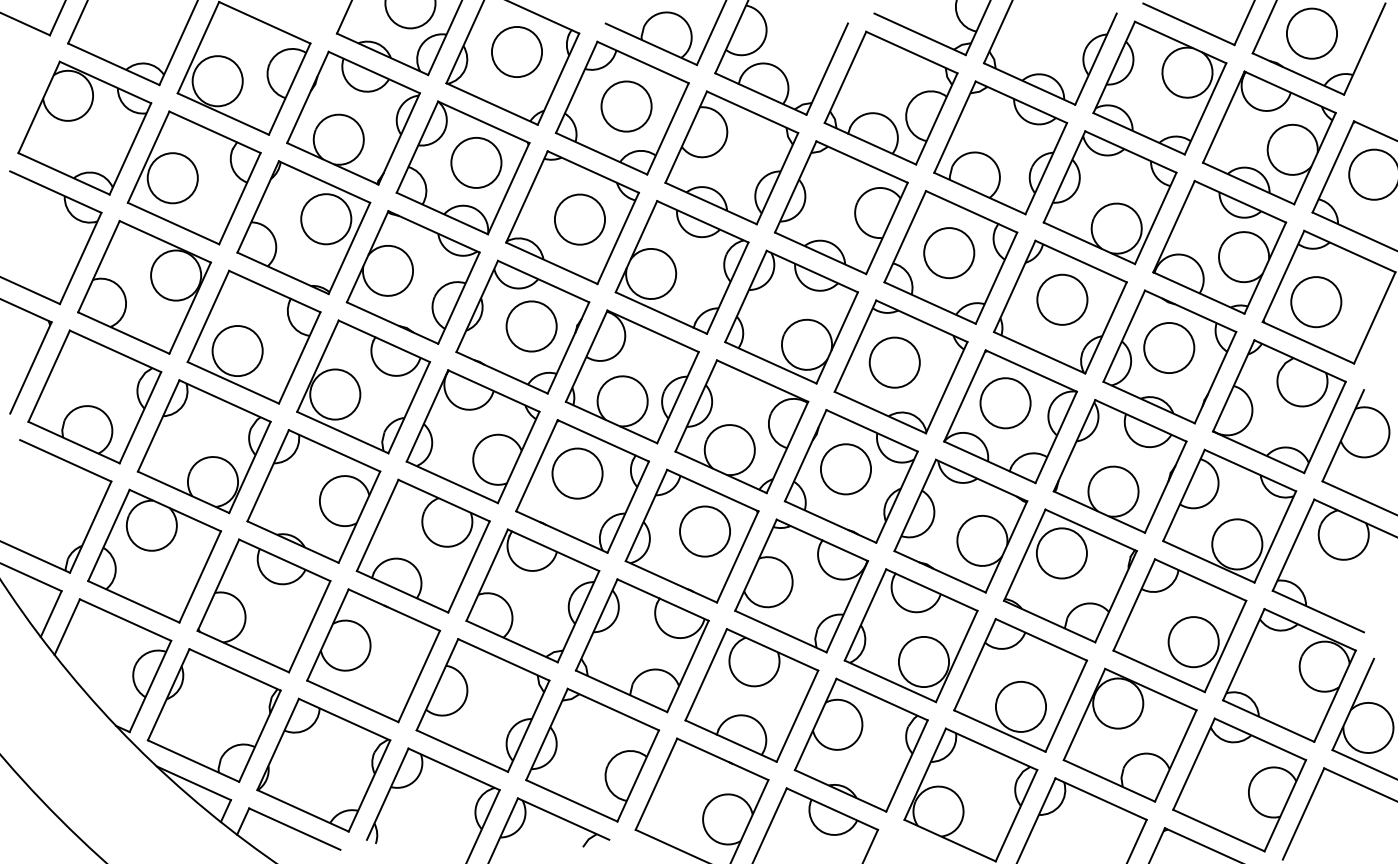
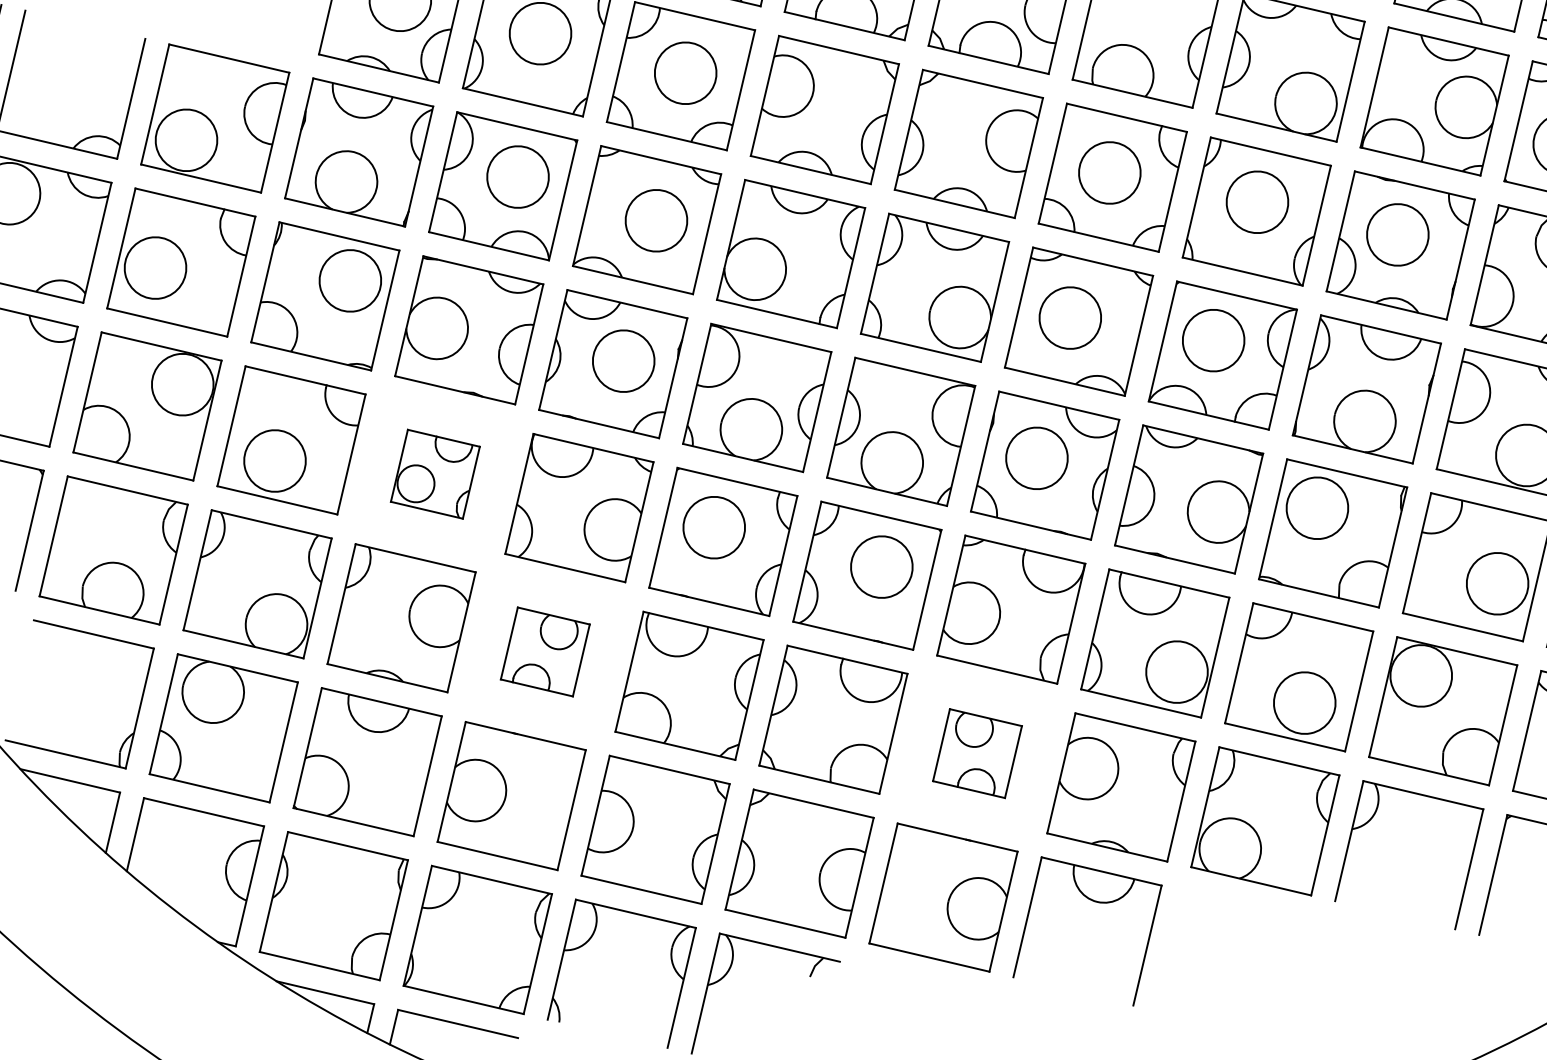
part: (363, 386) -> (435, 473), size x0.6
part: (422, 545) -> (544, 651), size x0.6
part: (751, 695) -> (976, 753), size x0.6

